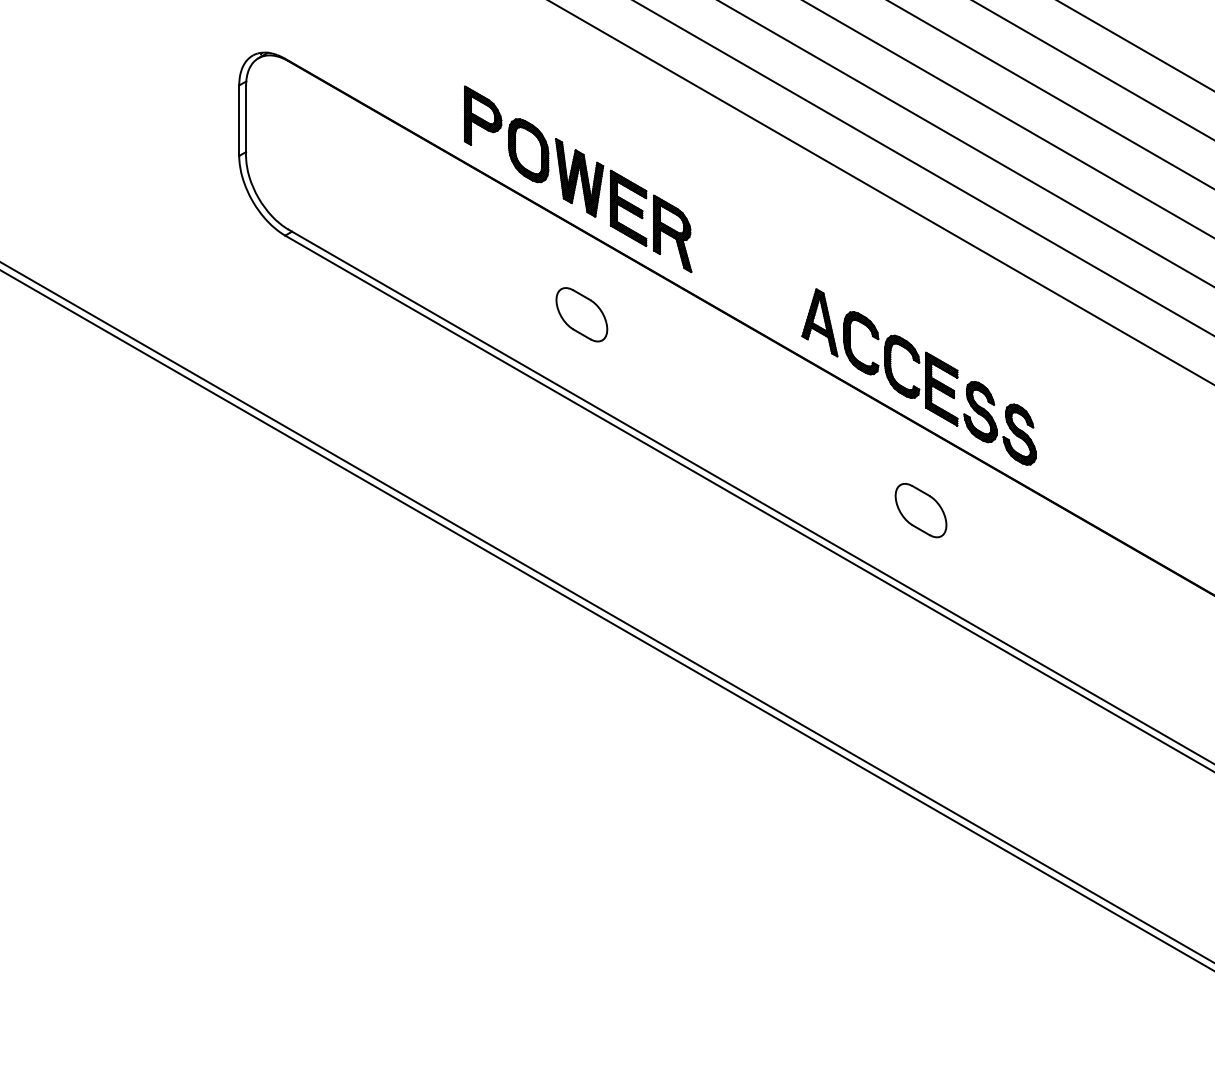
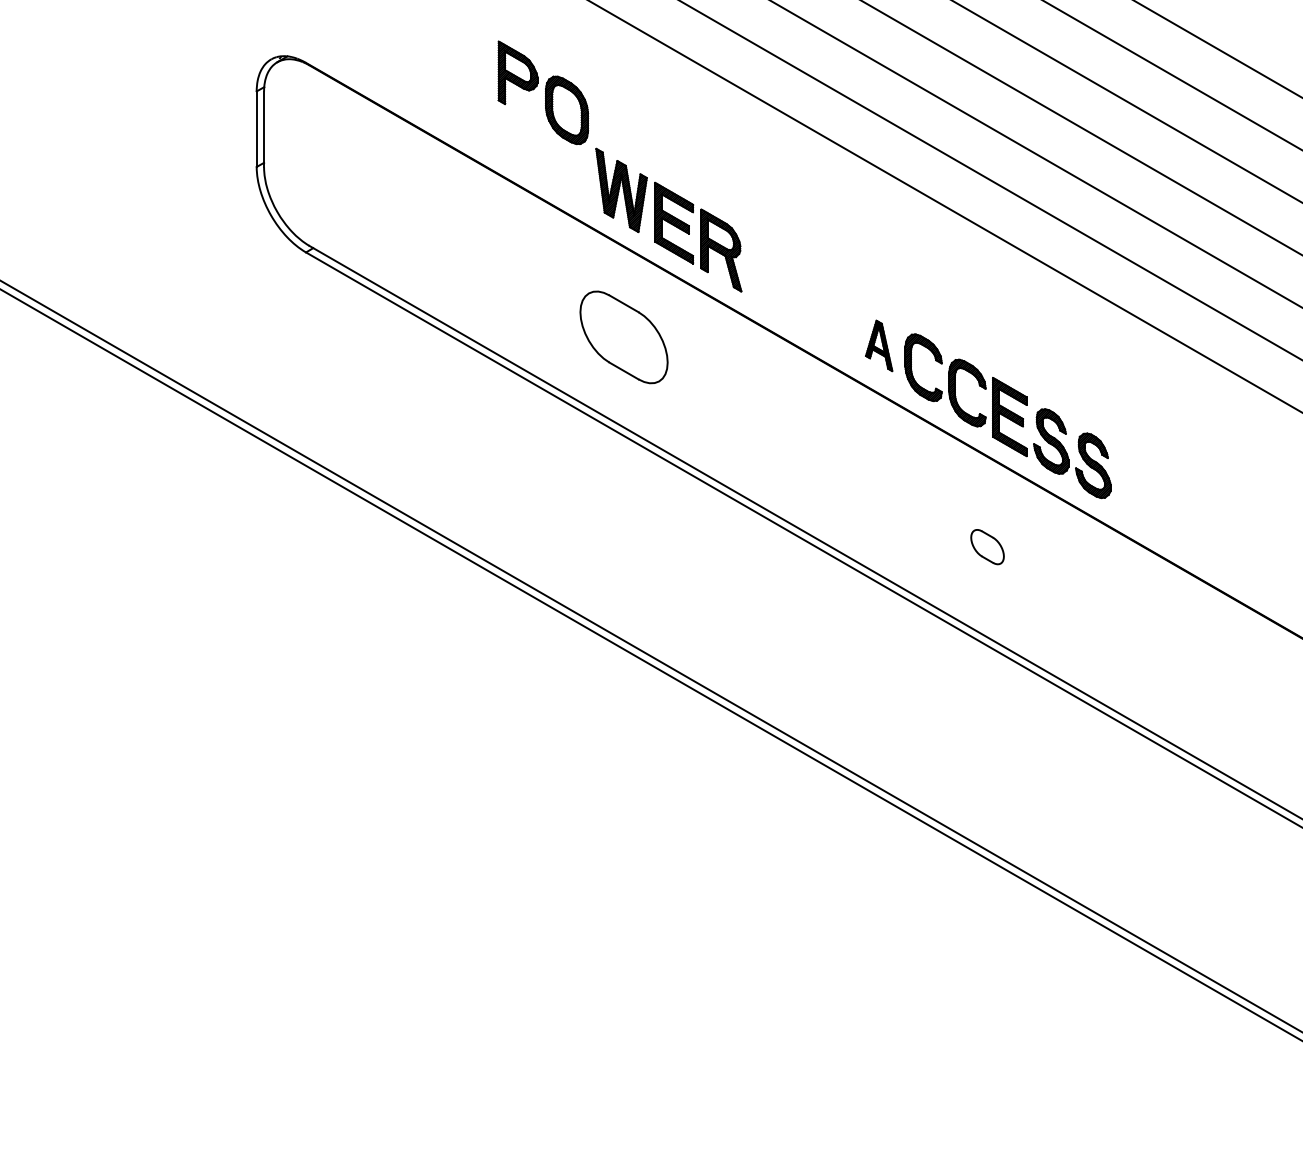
part: (506, 134) -> (543, 92), moved
part: (581, 314) -> (623, 336), size x1.6
part: (819, 322) -> (878, 345), size x0.7
part: (920, 509) -> (987, 546), size x0.6

